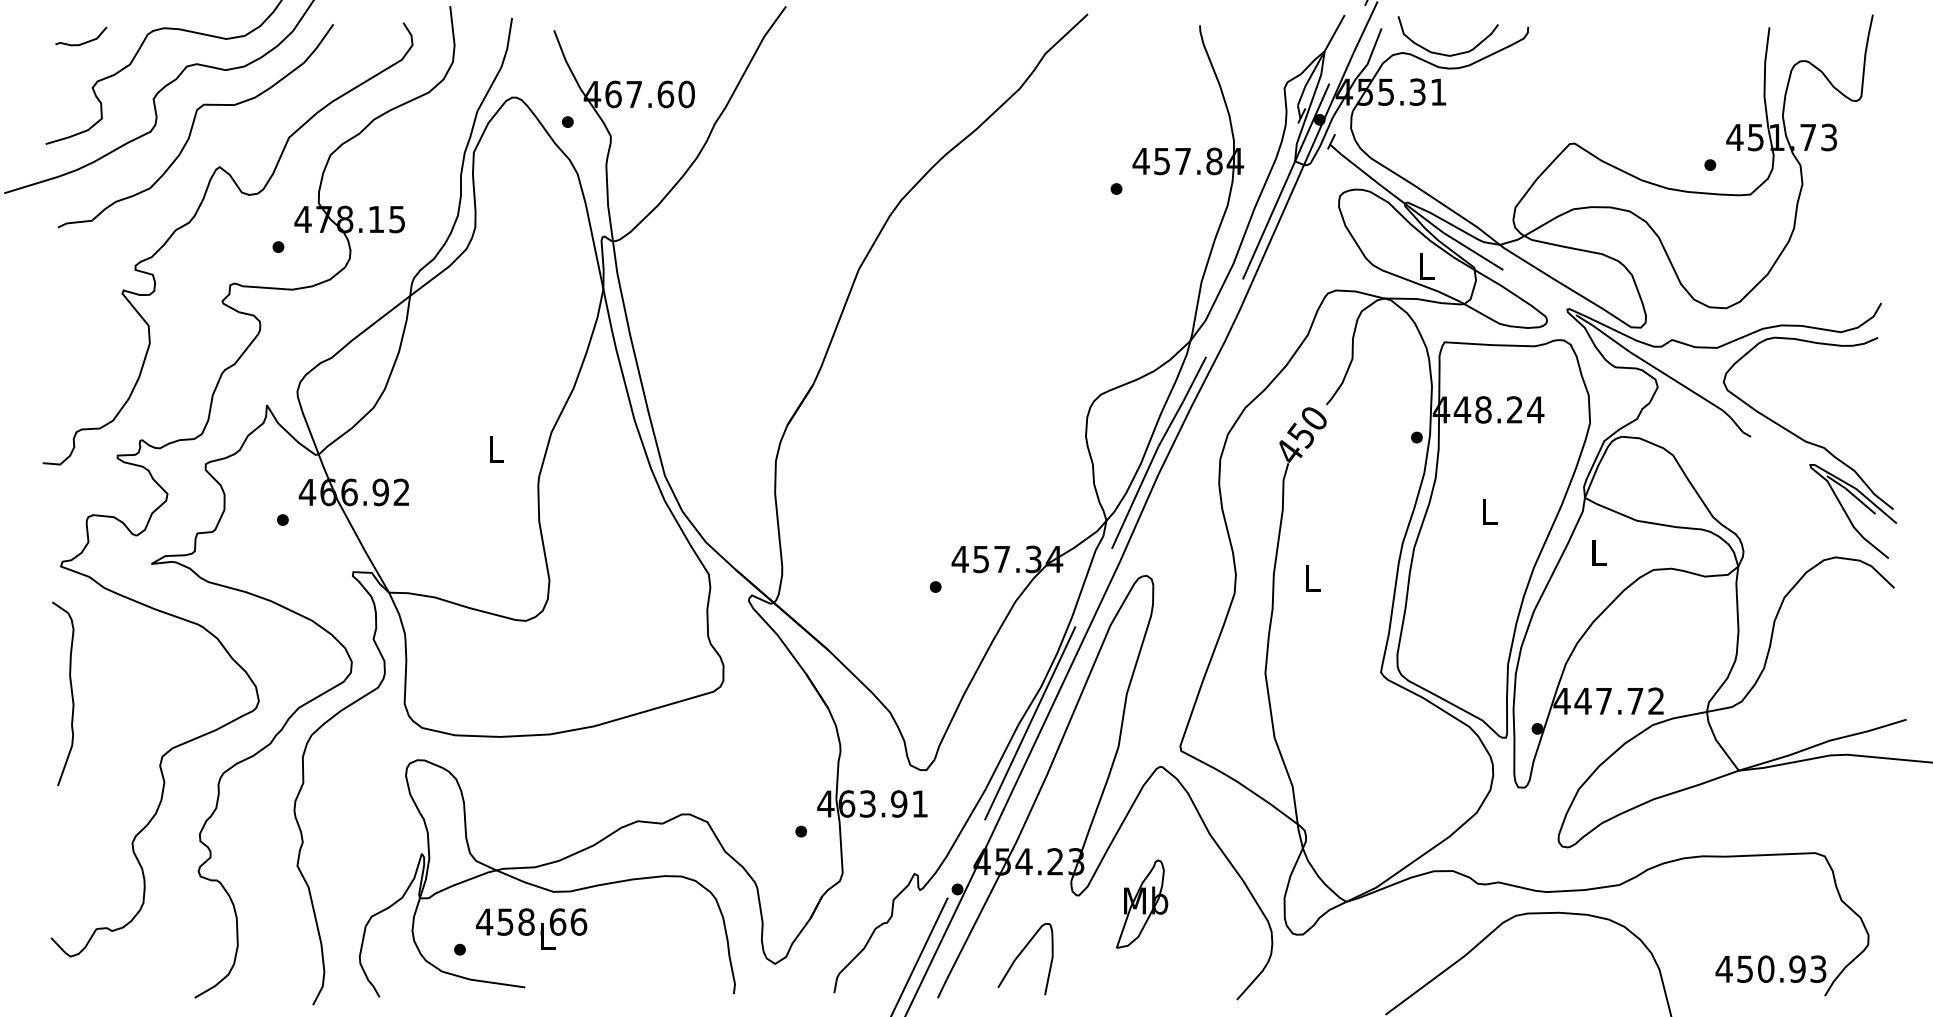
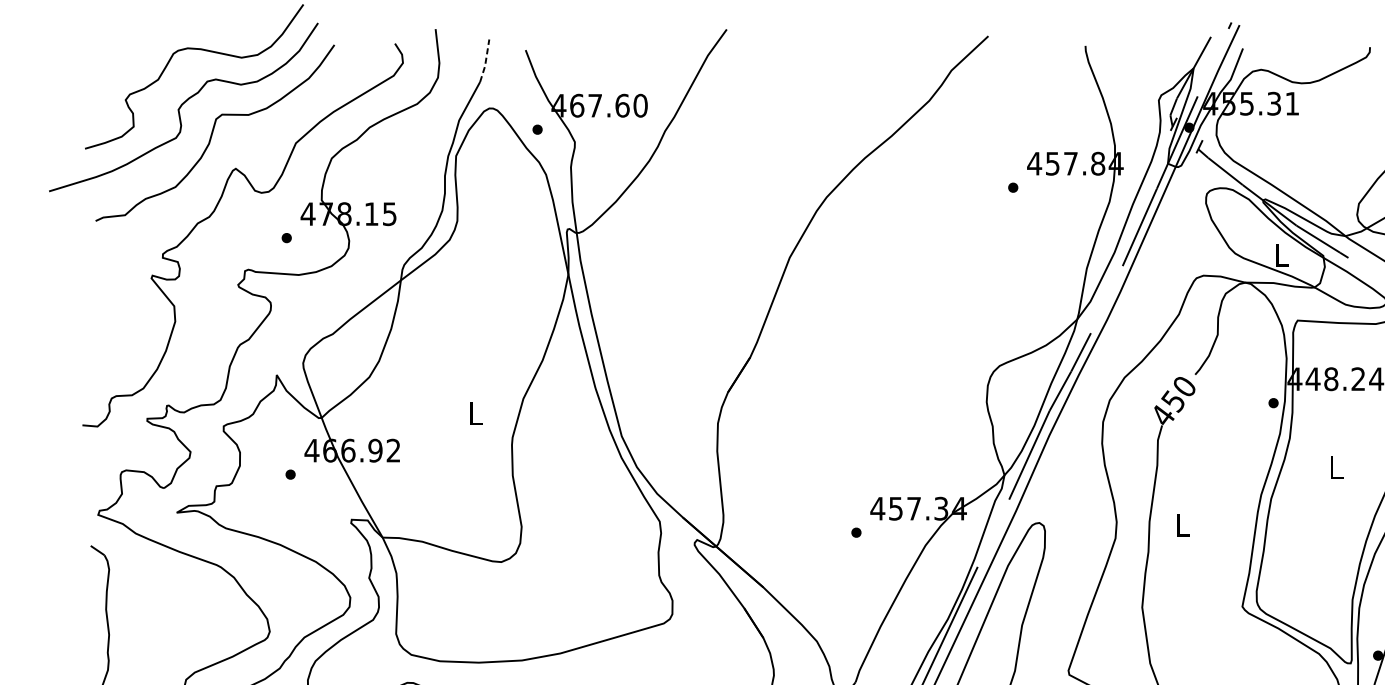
curve: (82, 42) -> (116, 60), removed
line: (508, 43) -> (486, 61), solid -> dashed
curve: (1443, 53) -> (1296, 70), removed

